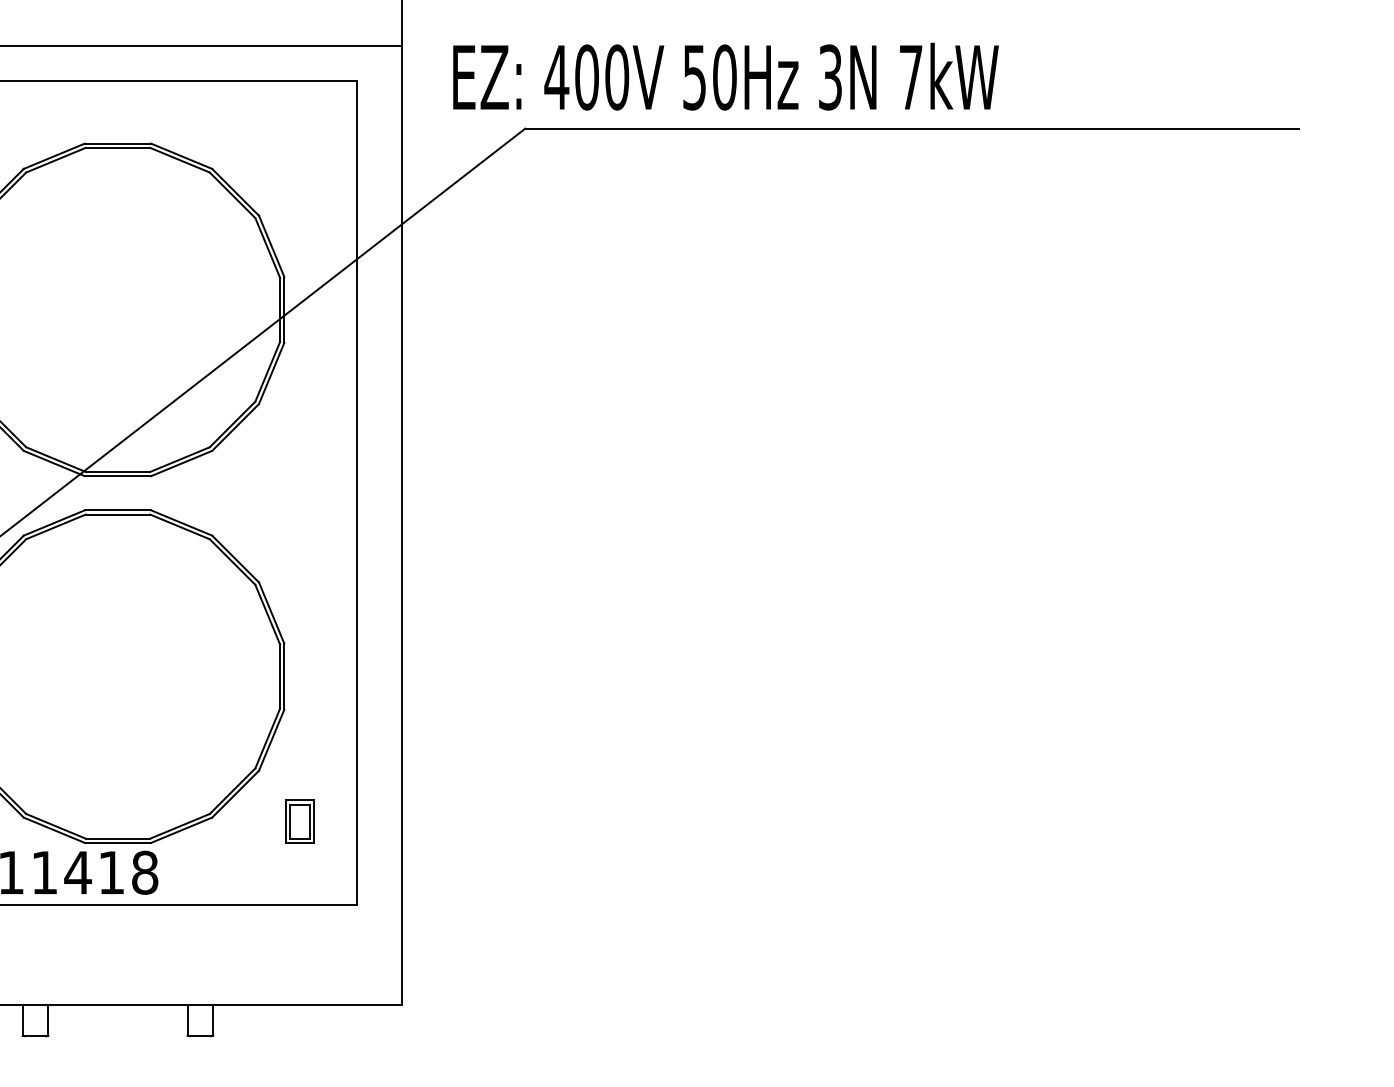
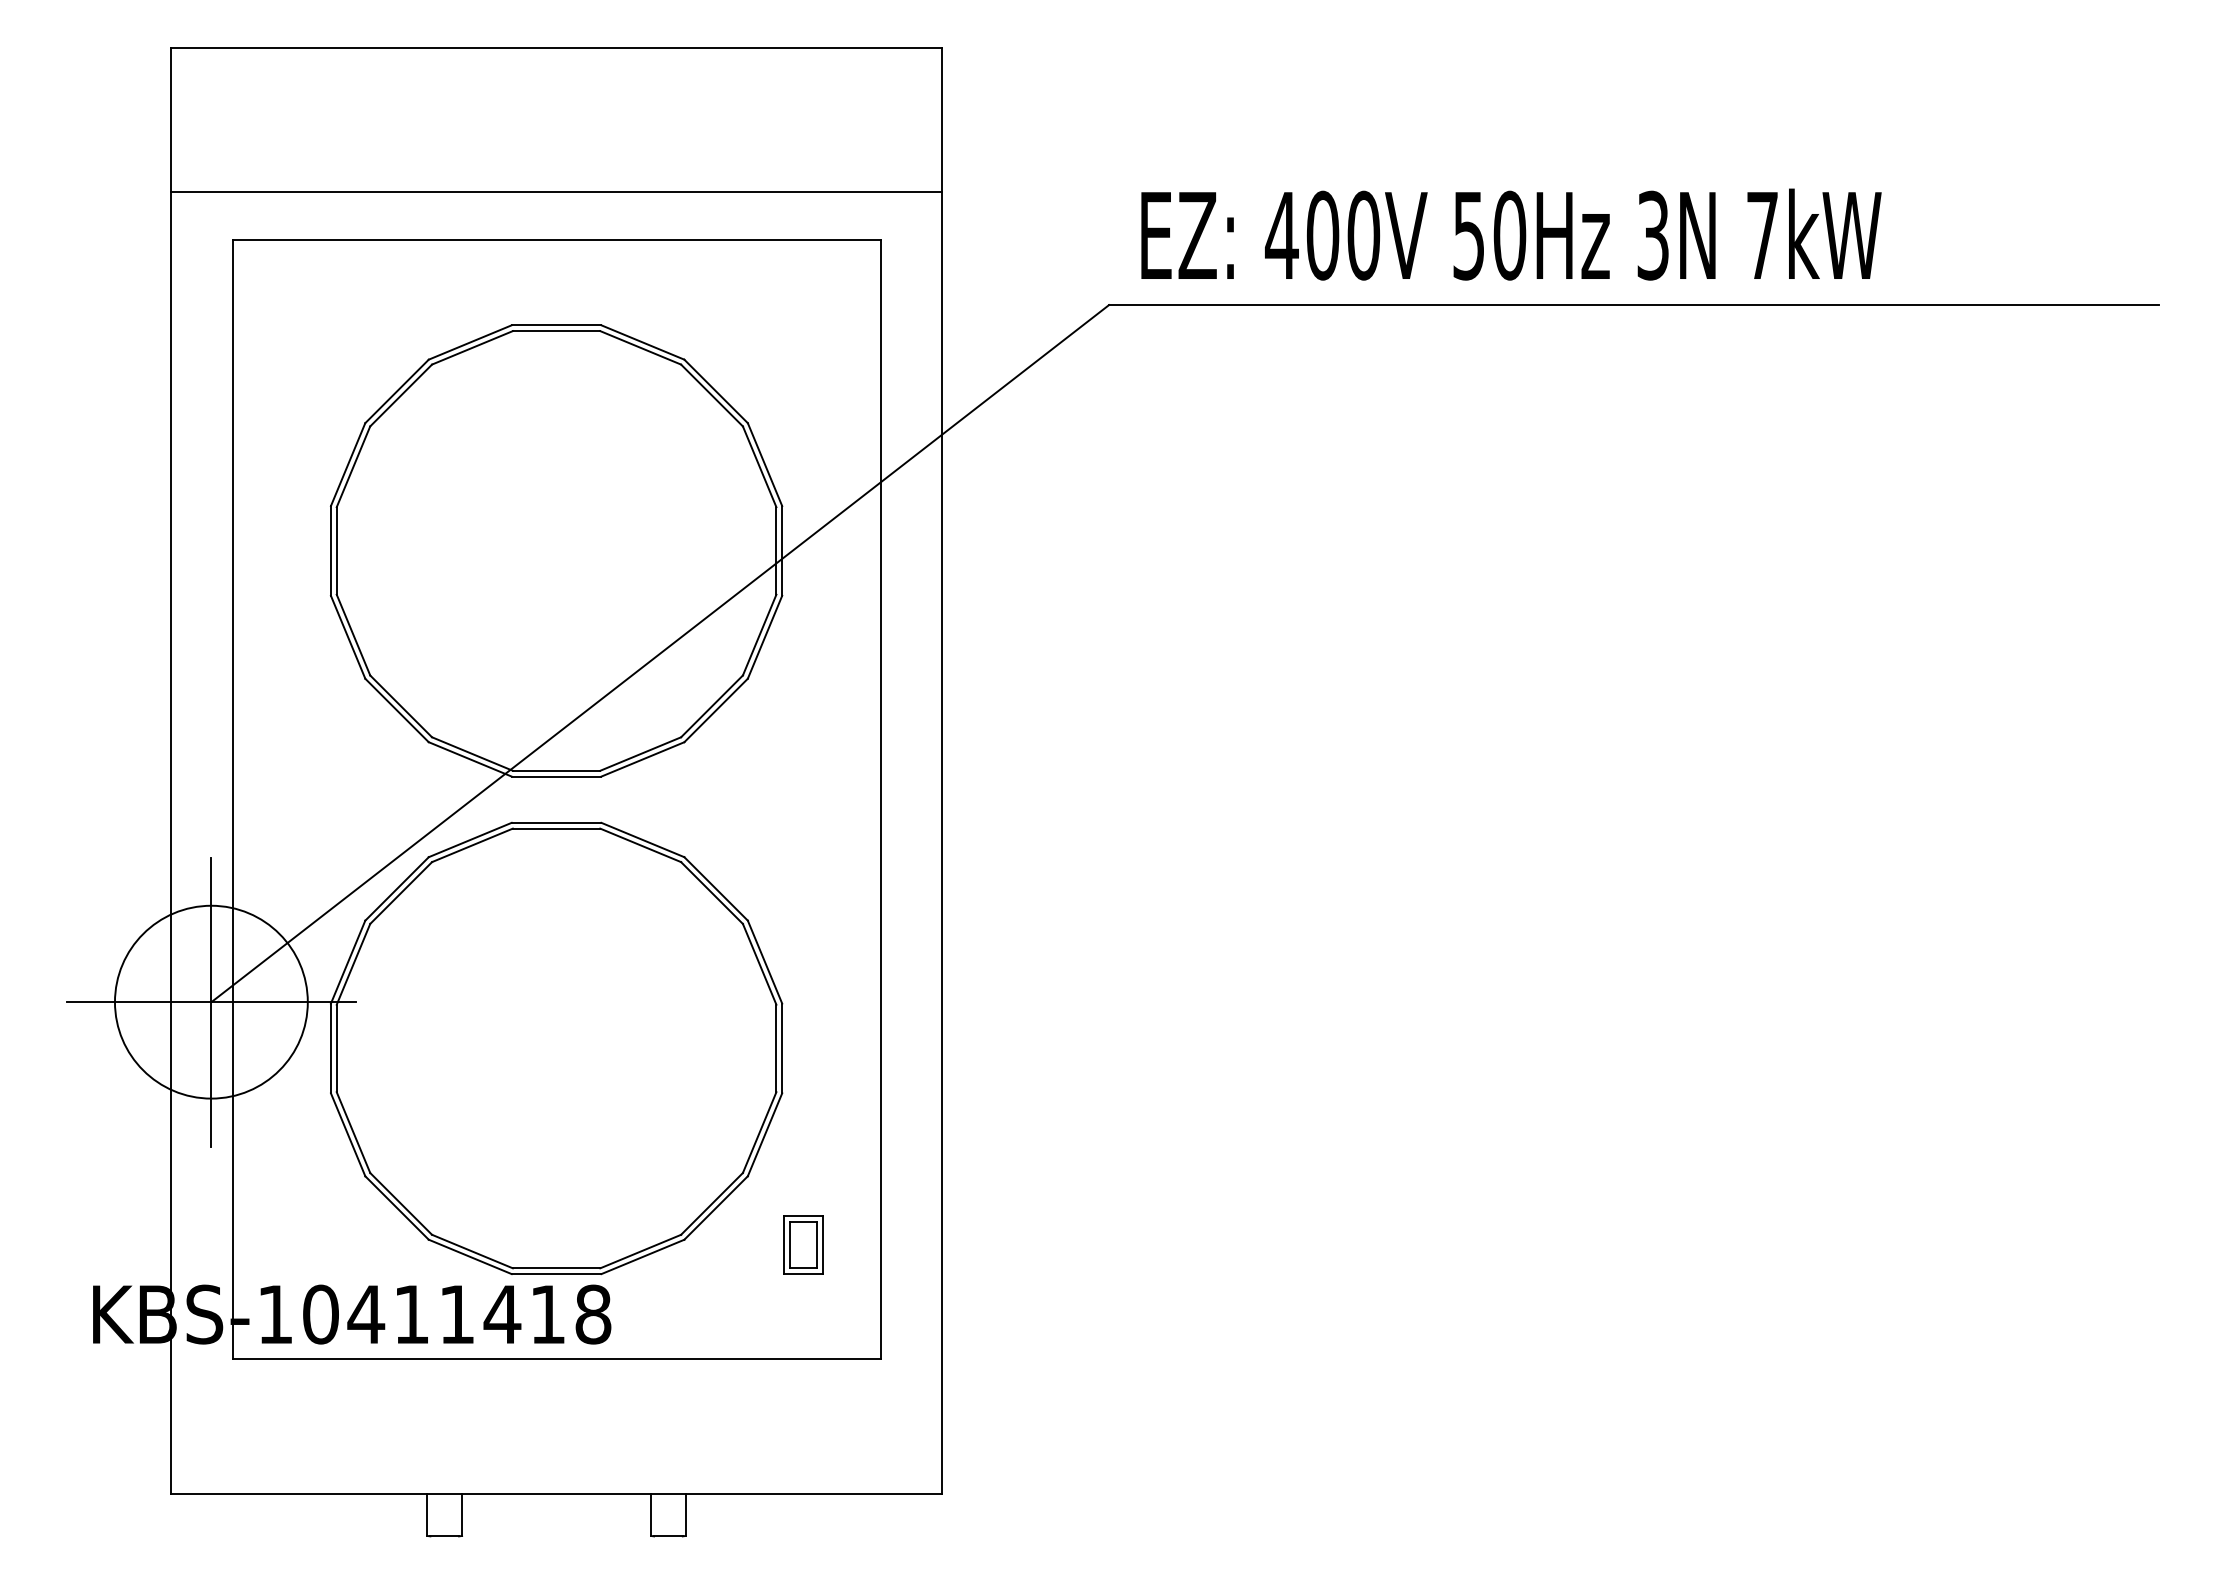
text: (726, 76) -> (1511, 234), moved

